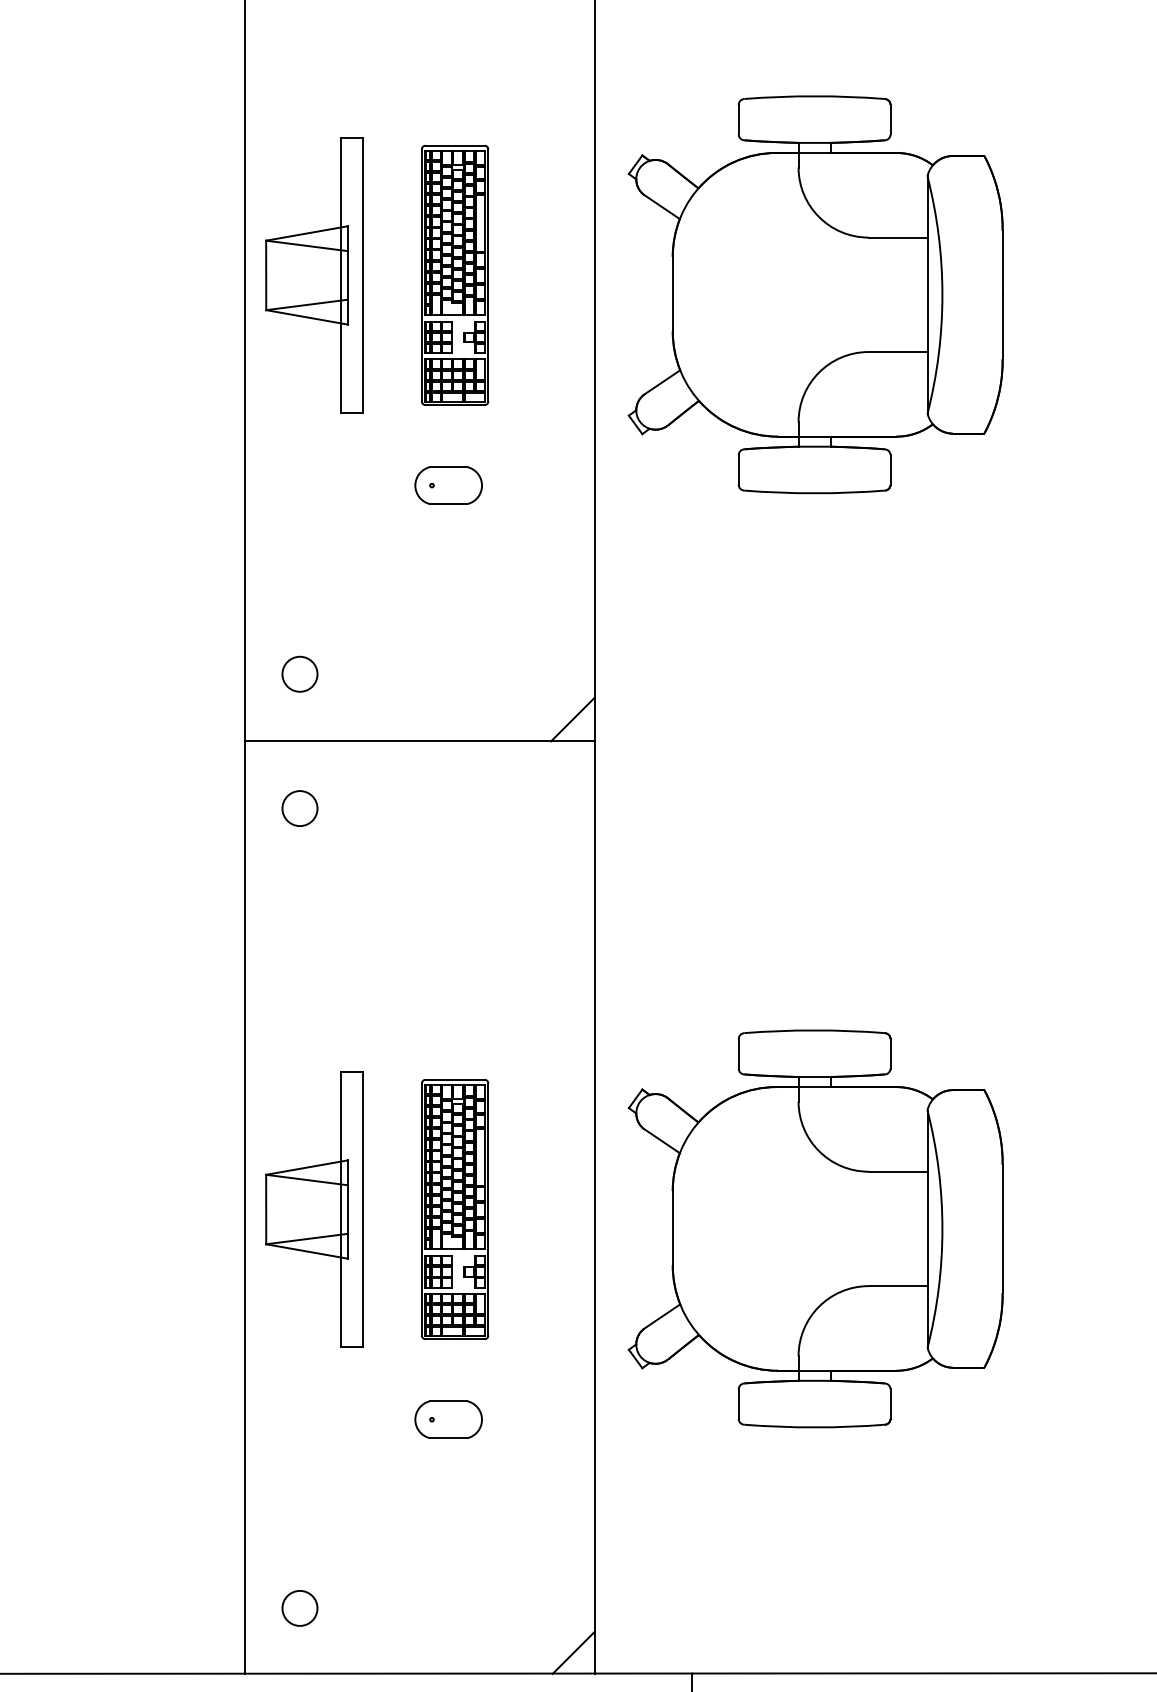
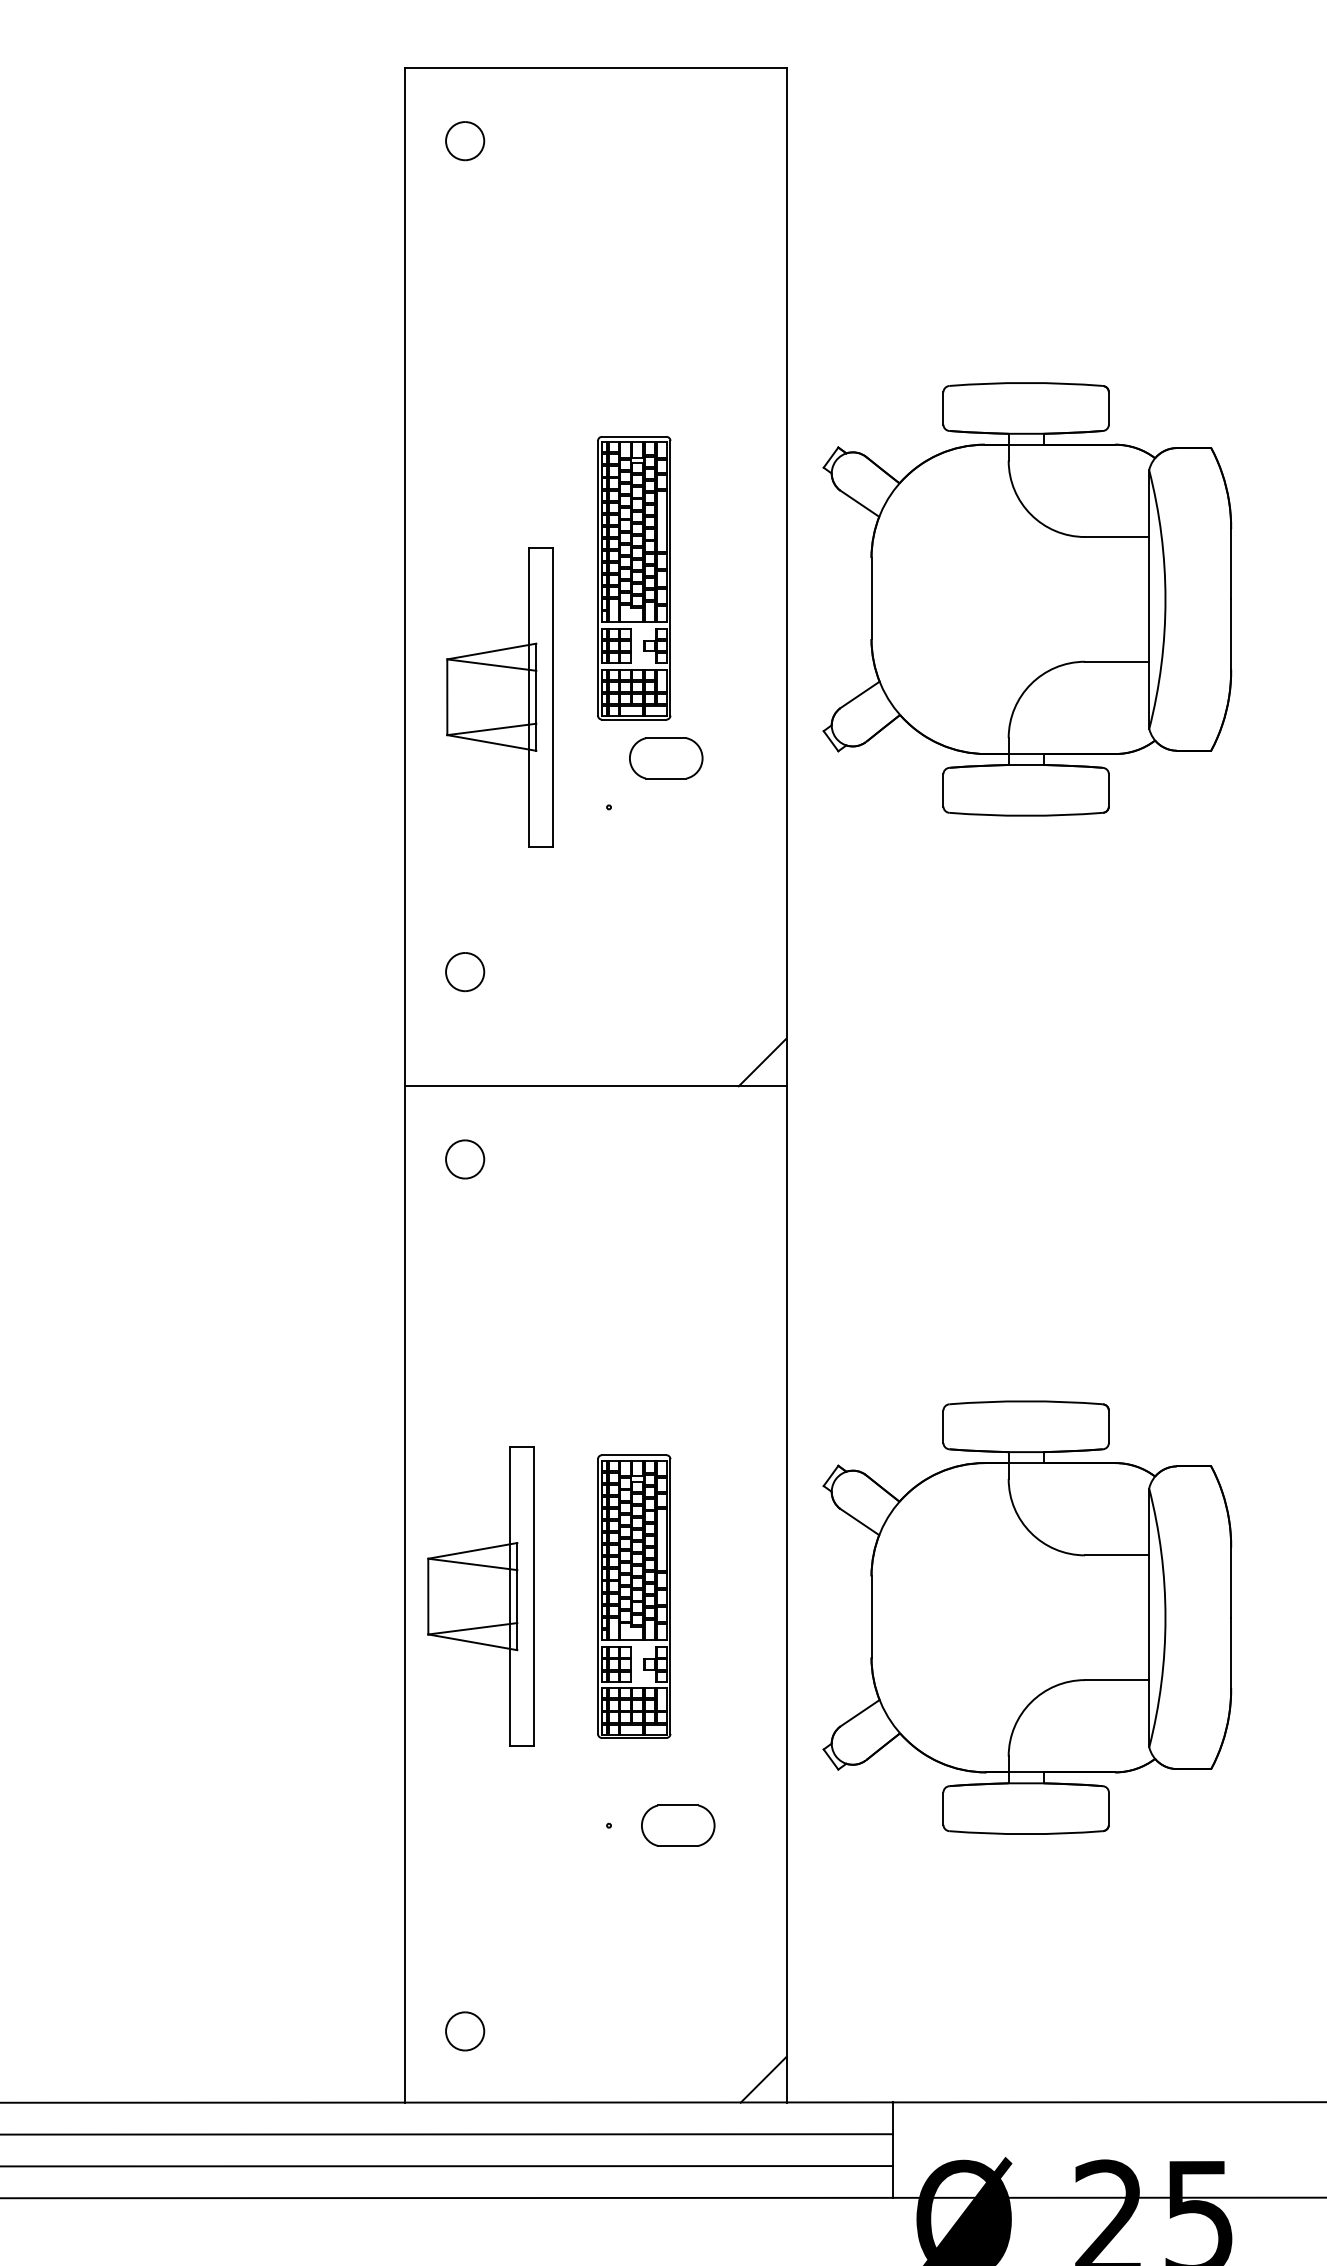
part: (314, 275) -> (499, 697), moved
part: (448, 485) -> (666, 758), moved
part: (300, 674) -> (465, 972), moved
part: (448, 1419) -> (678, 1825), moved

